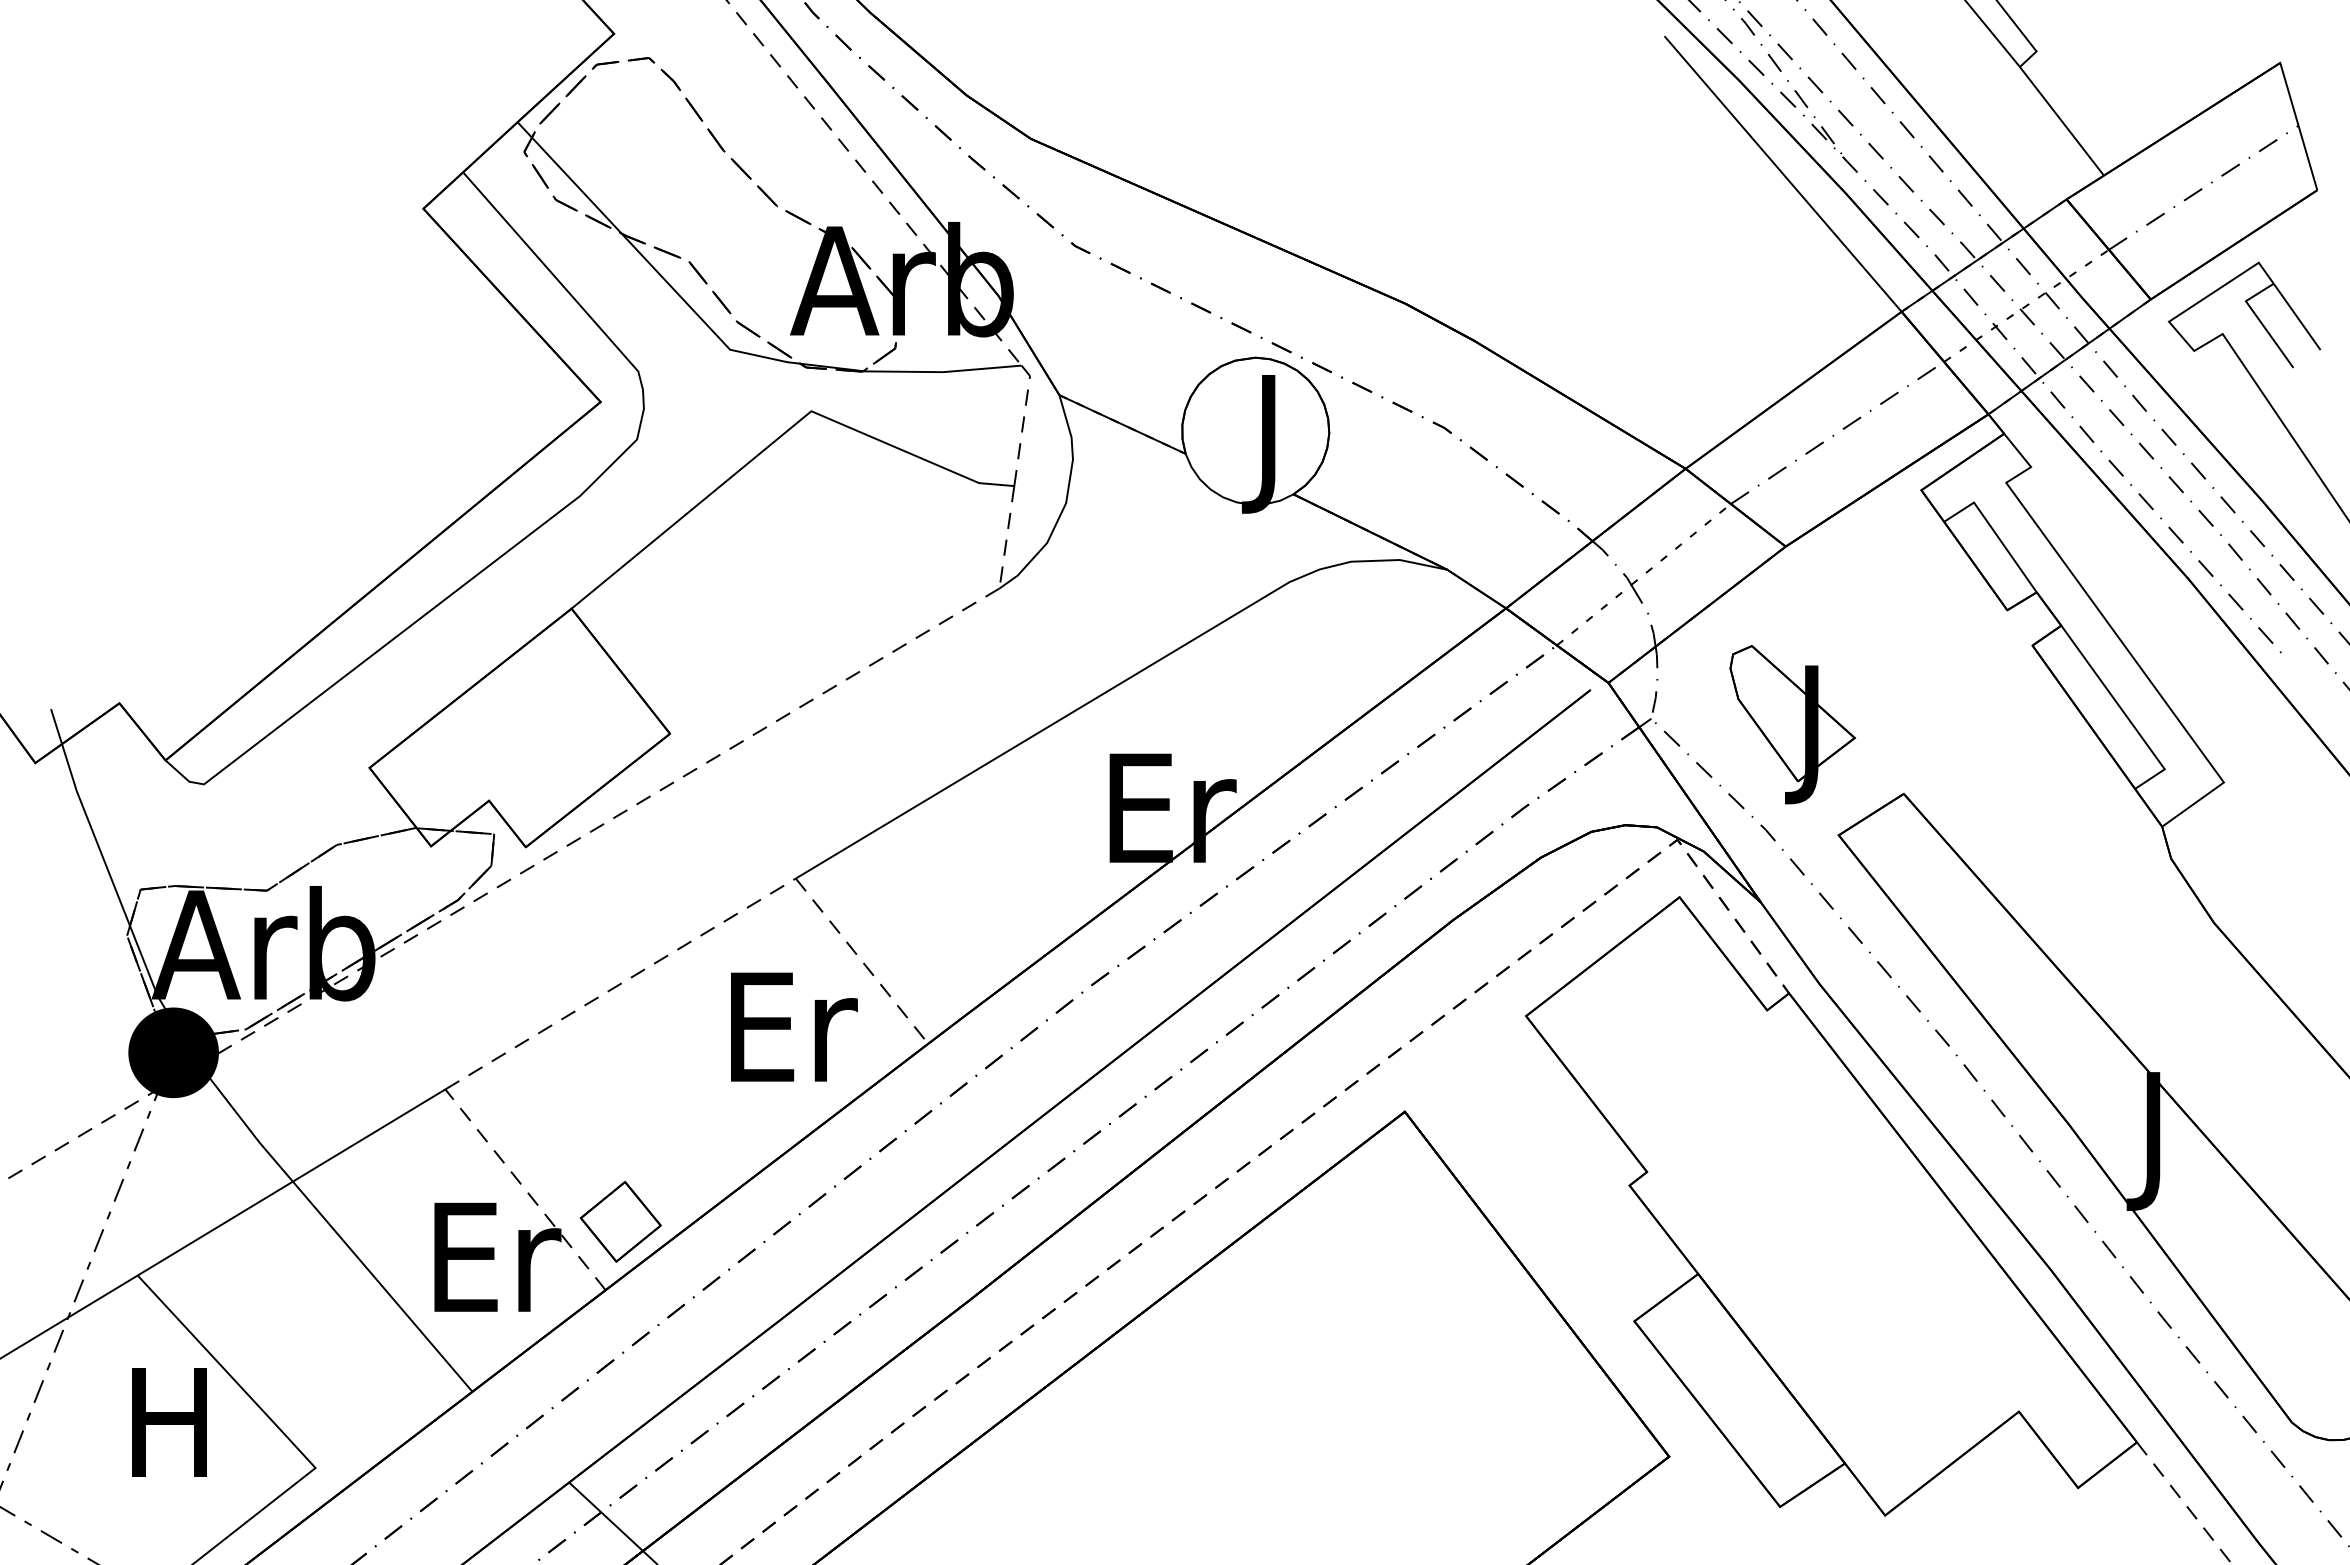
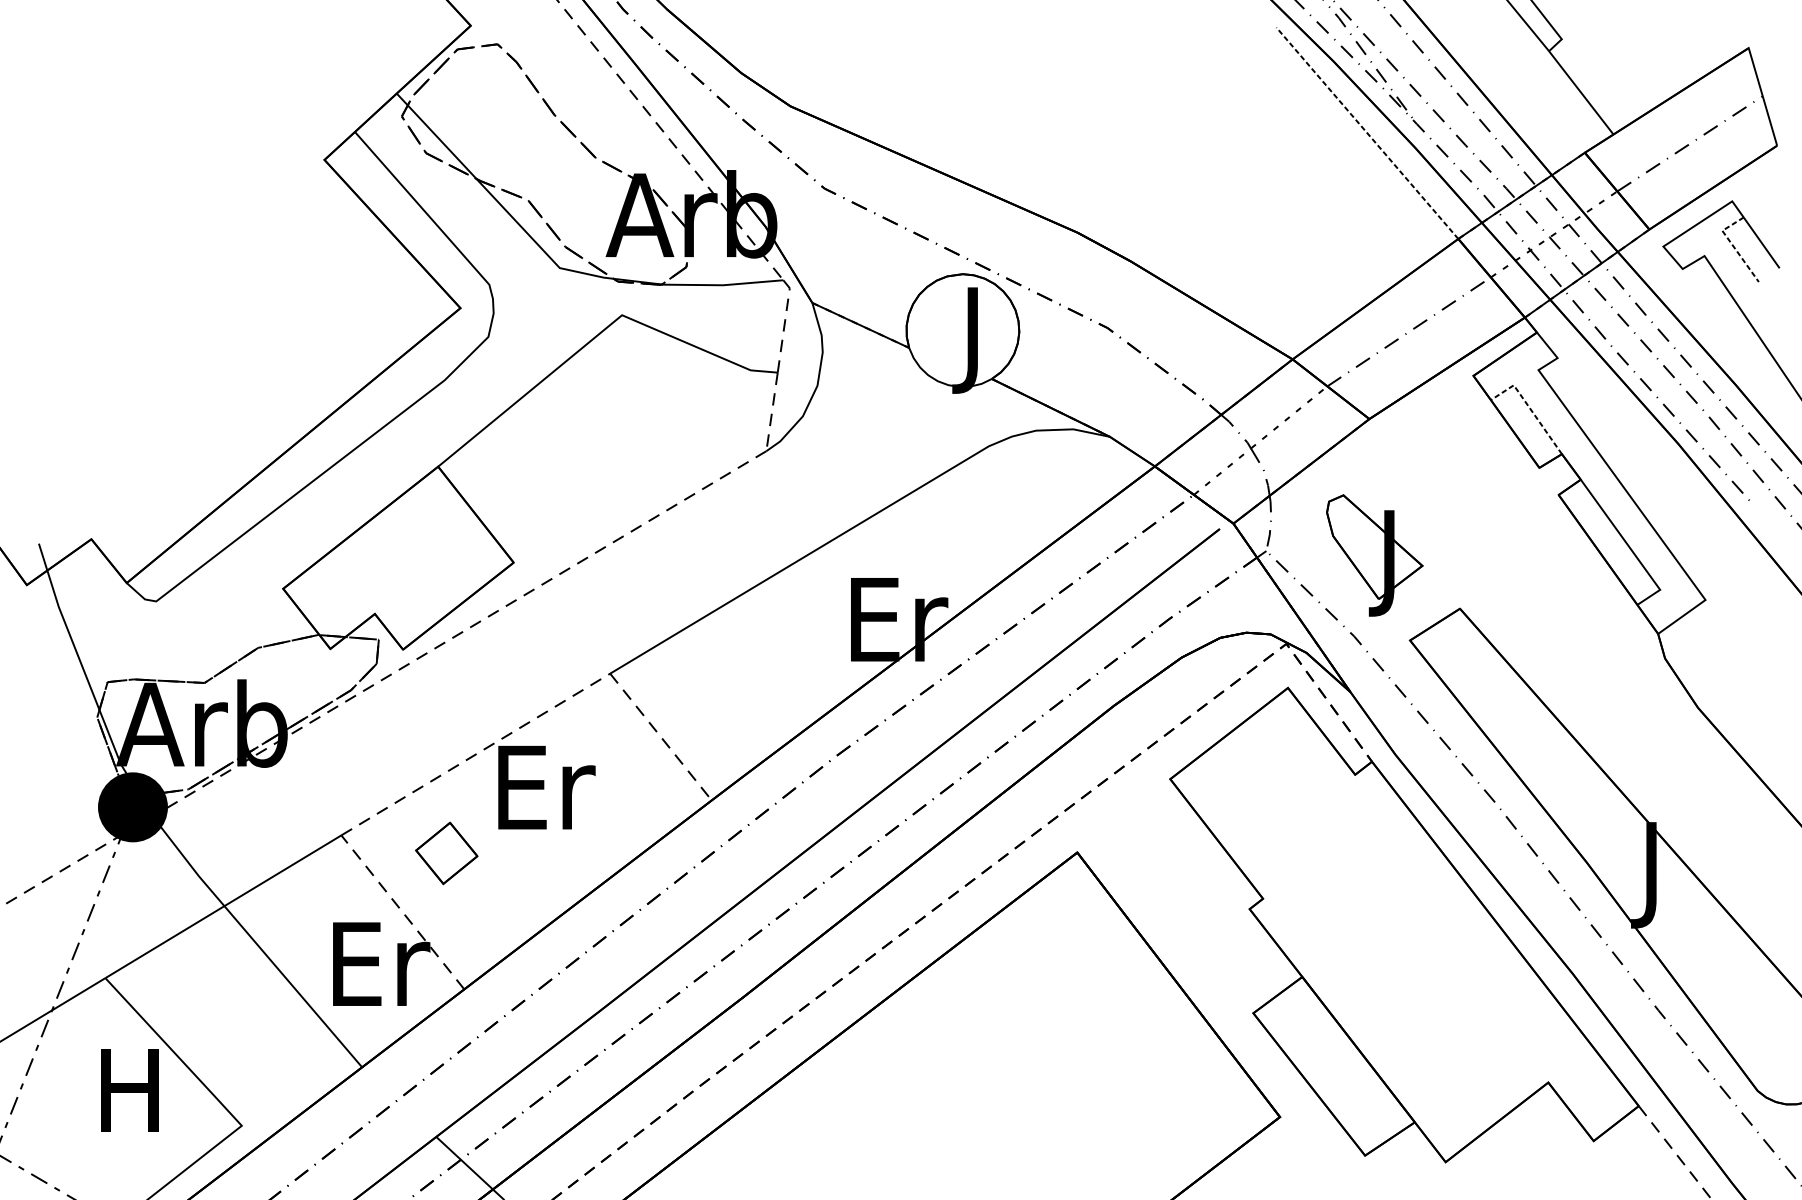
line: (1783, 173) -> (1367, 132), solid -> dashed
line: (2260, 321) -> (1733, 246), solid -> dashed
line: (1994, 531) -> (1529, 407), solid -> dashed
text: (794, 1026) -> (547, 787), moved
part: (620, 1221) -> (446, 853), moved

